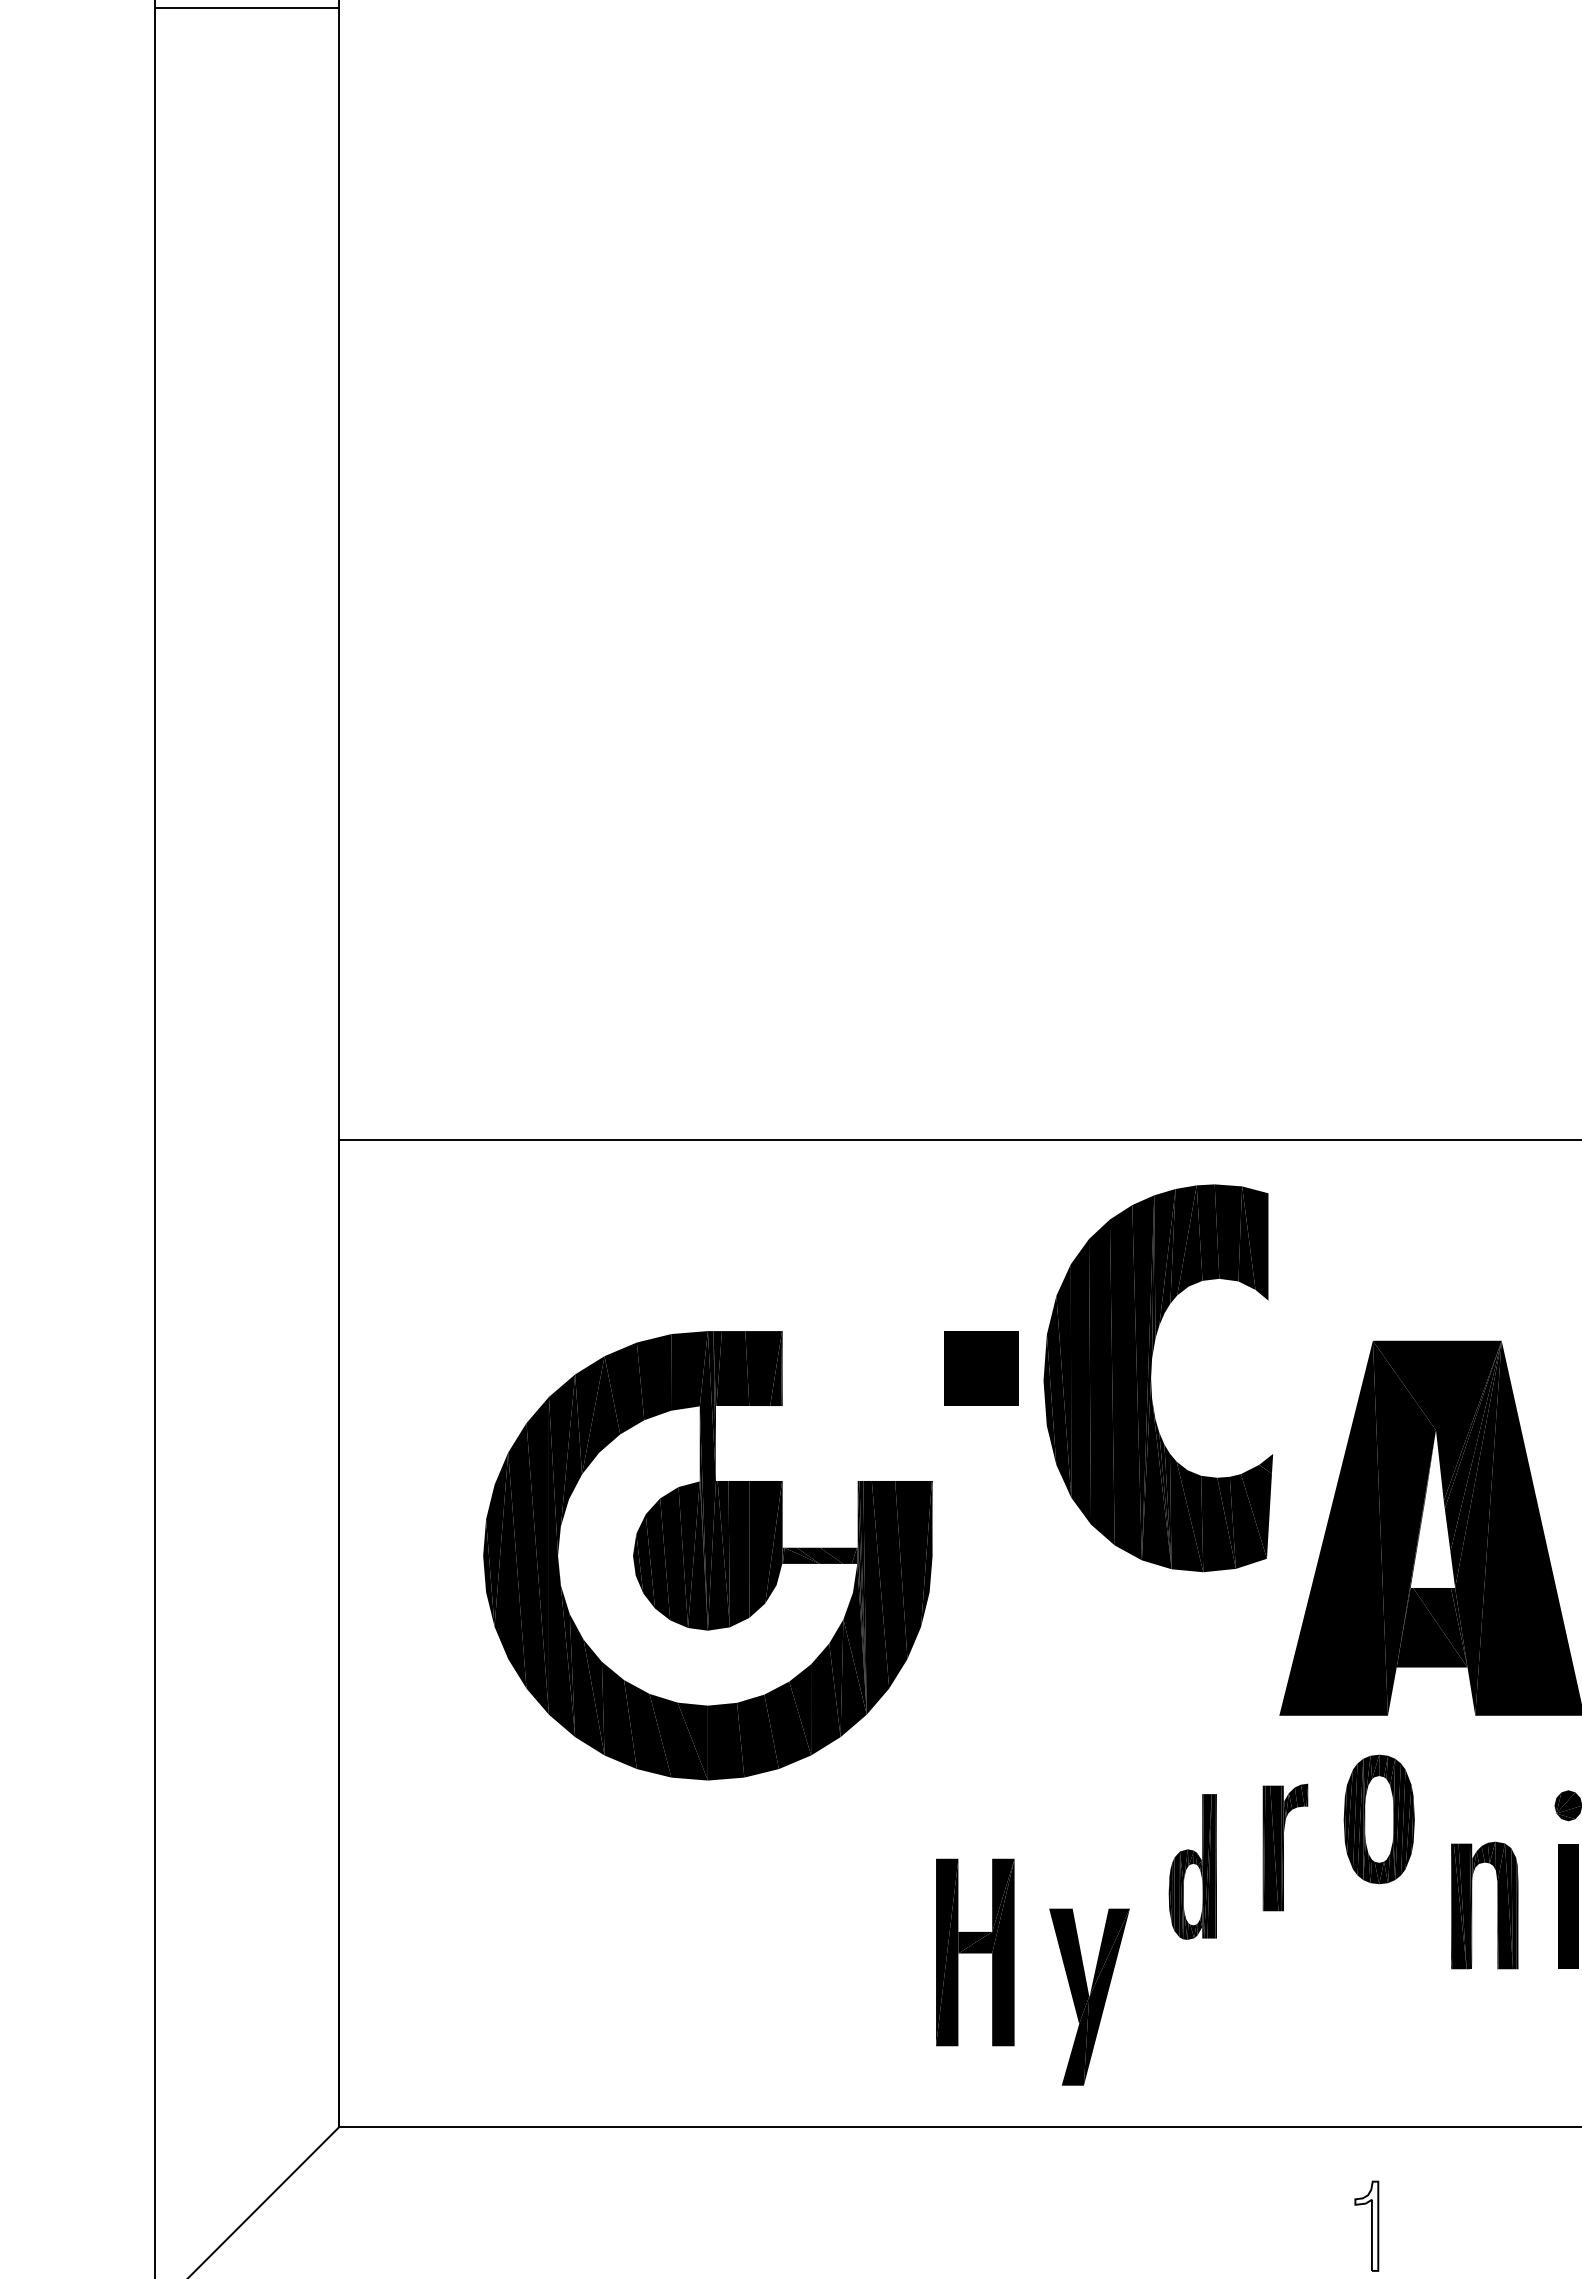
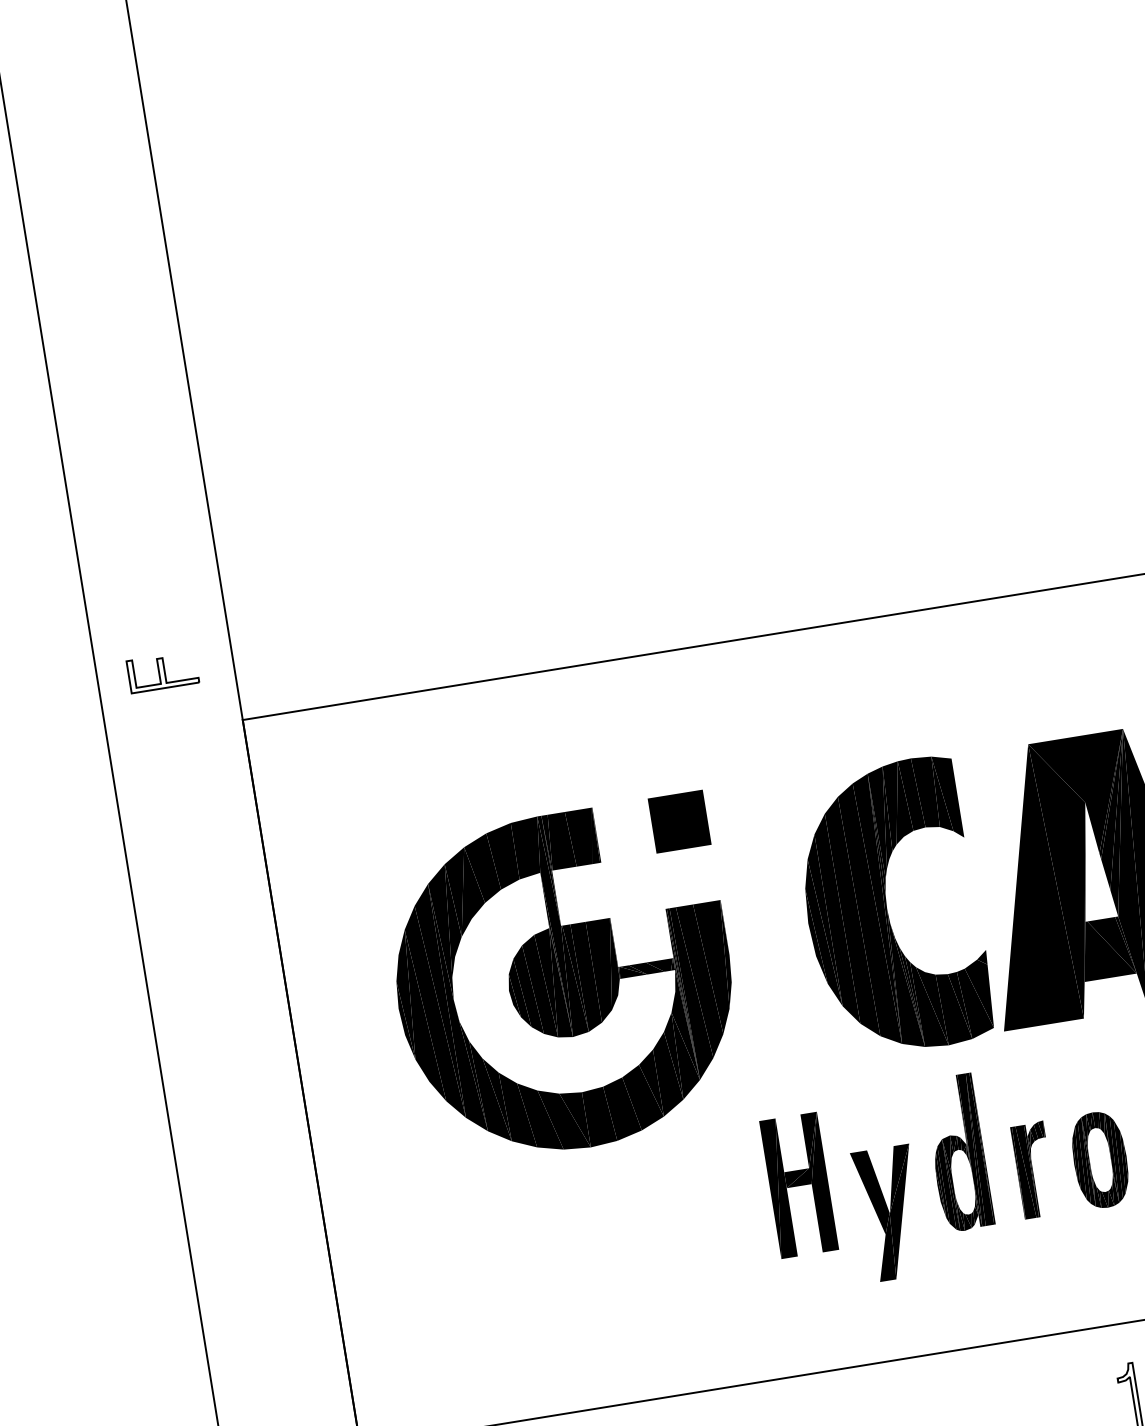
part: (243, 1059) -> (162, 671), added
part: (981, 1368) -> (679, 821), moved
part: (1151, 1377) -> (887, 908), moved
part: (1378, 1819) -> (1099, 1160), moved
part: (1285, 1847) -> (1034, 1170), moved
part: (1192, 1866) -> (958, 1152), size x1.43
part: (975, 1952) -> (799, 1185), moved
part: (1089, 1996) -> (889, 1213), moved

